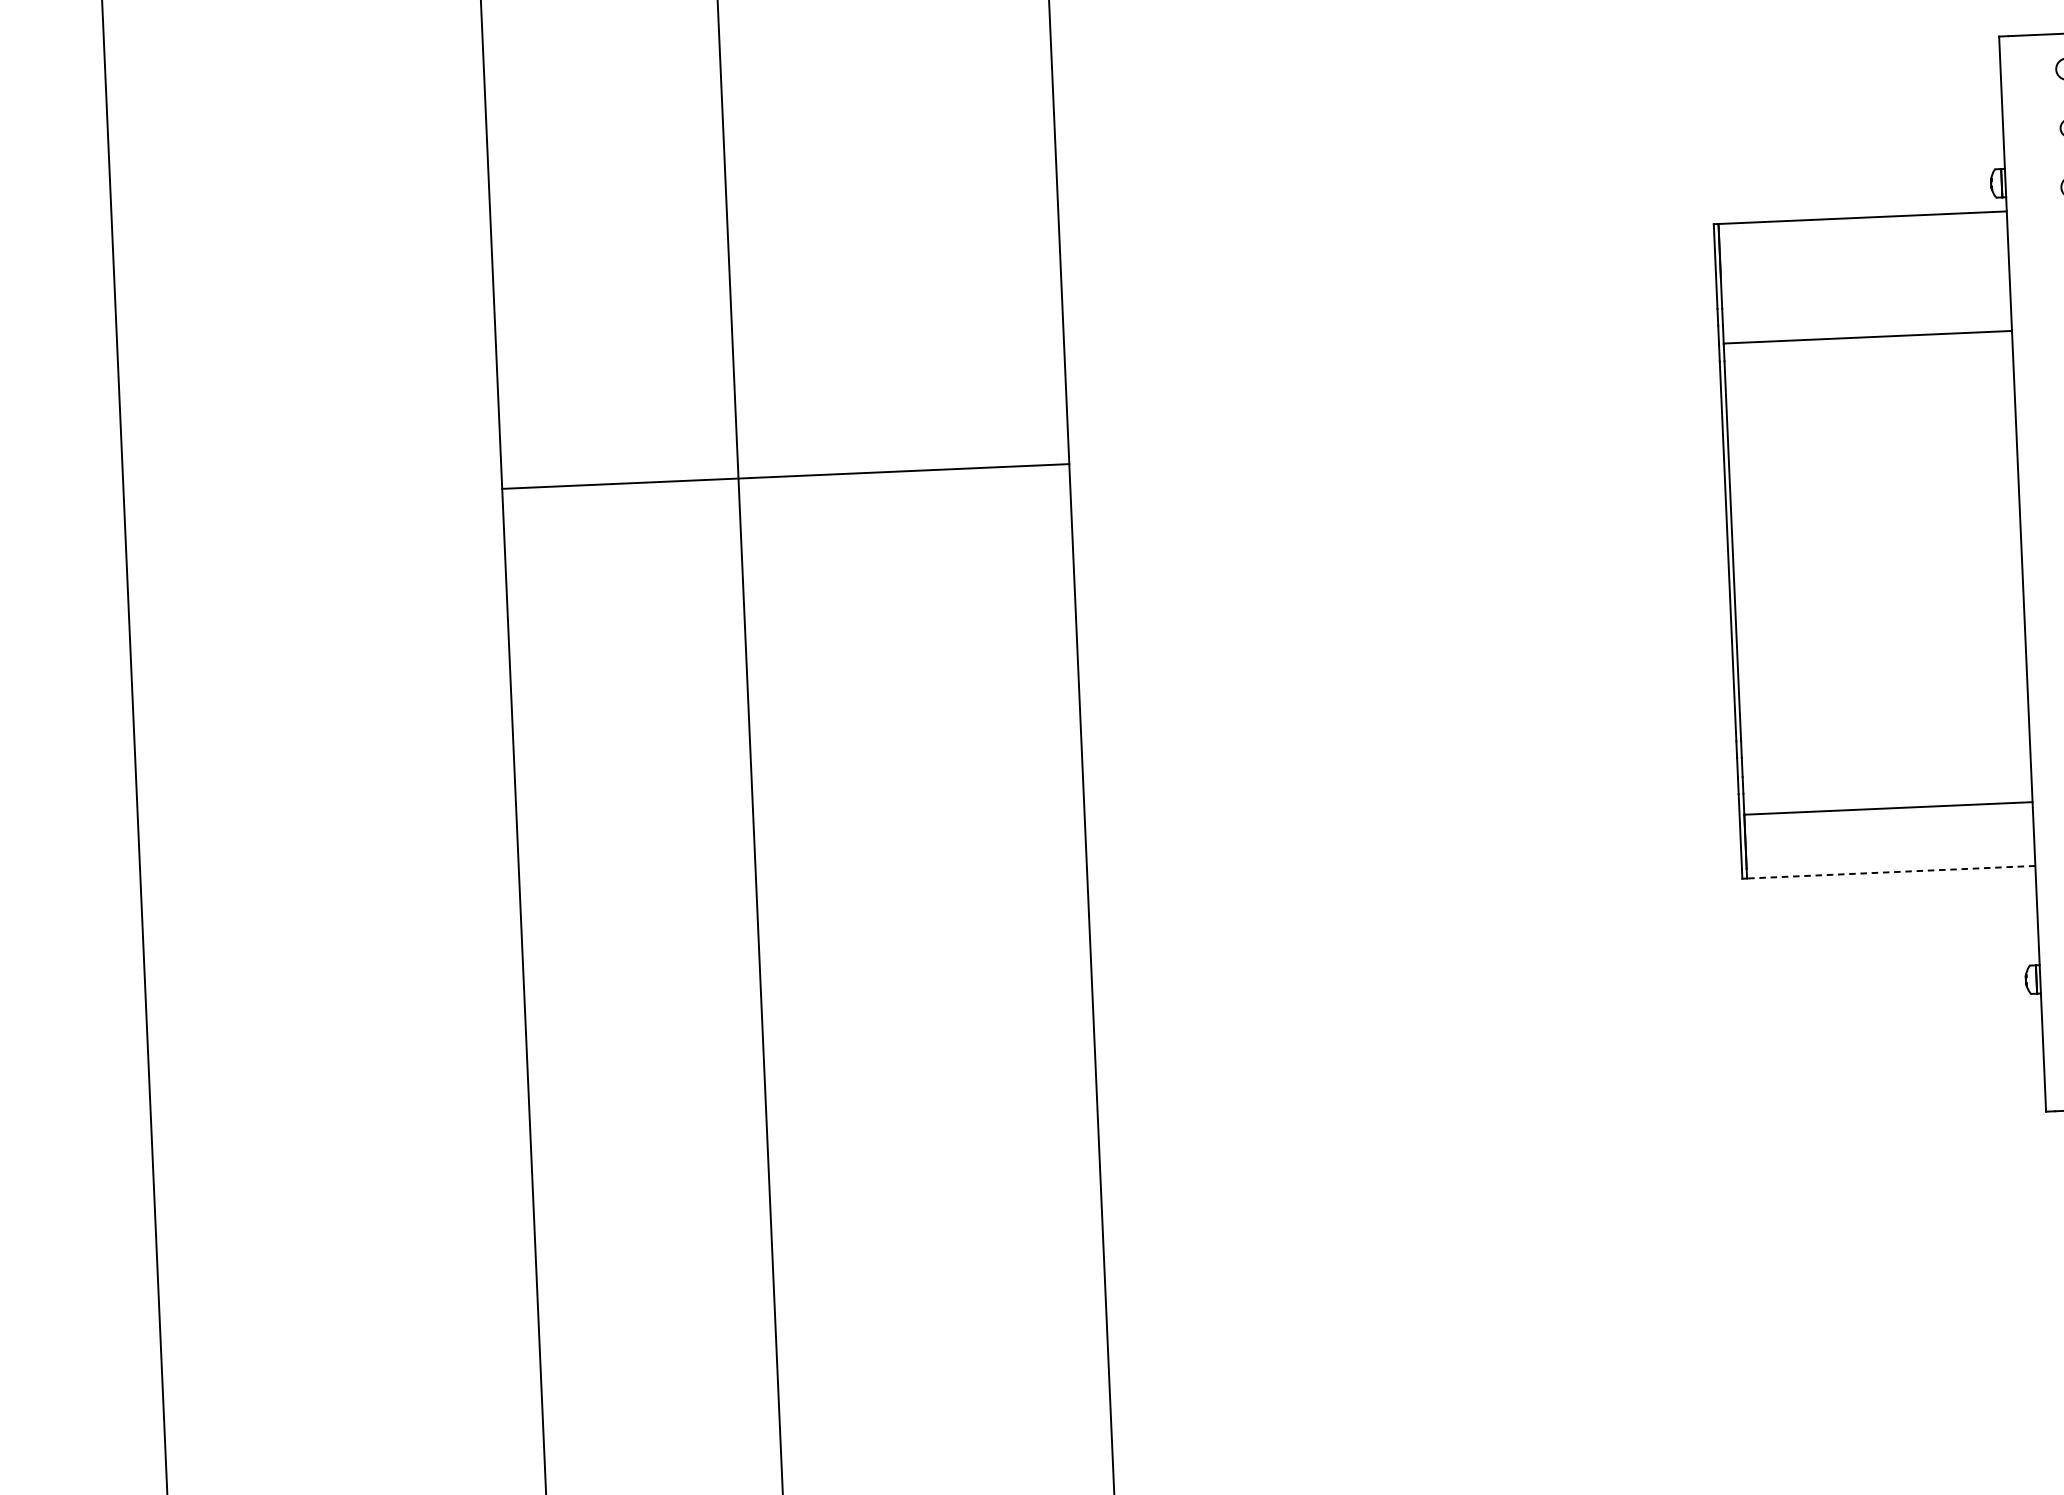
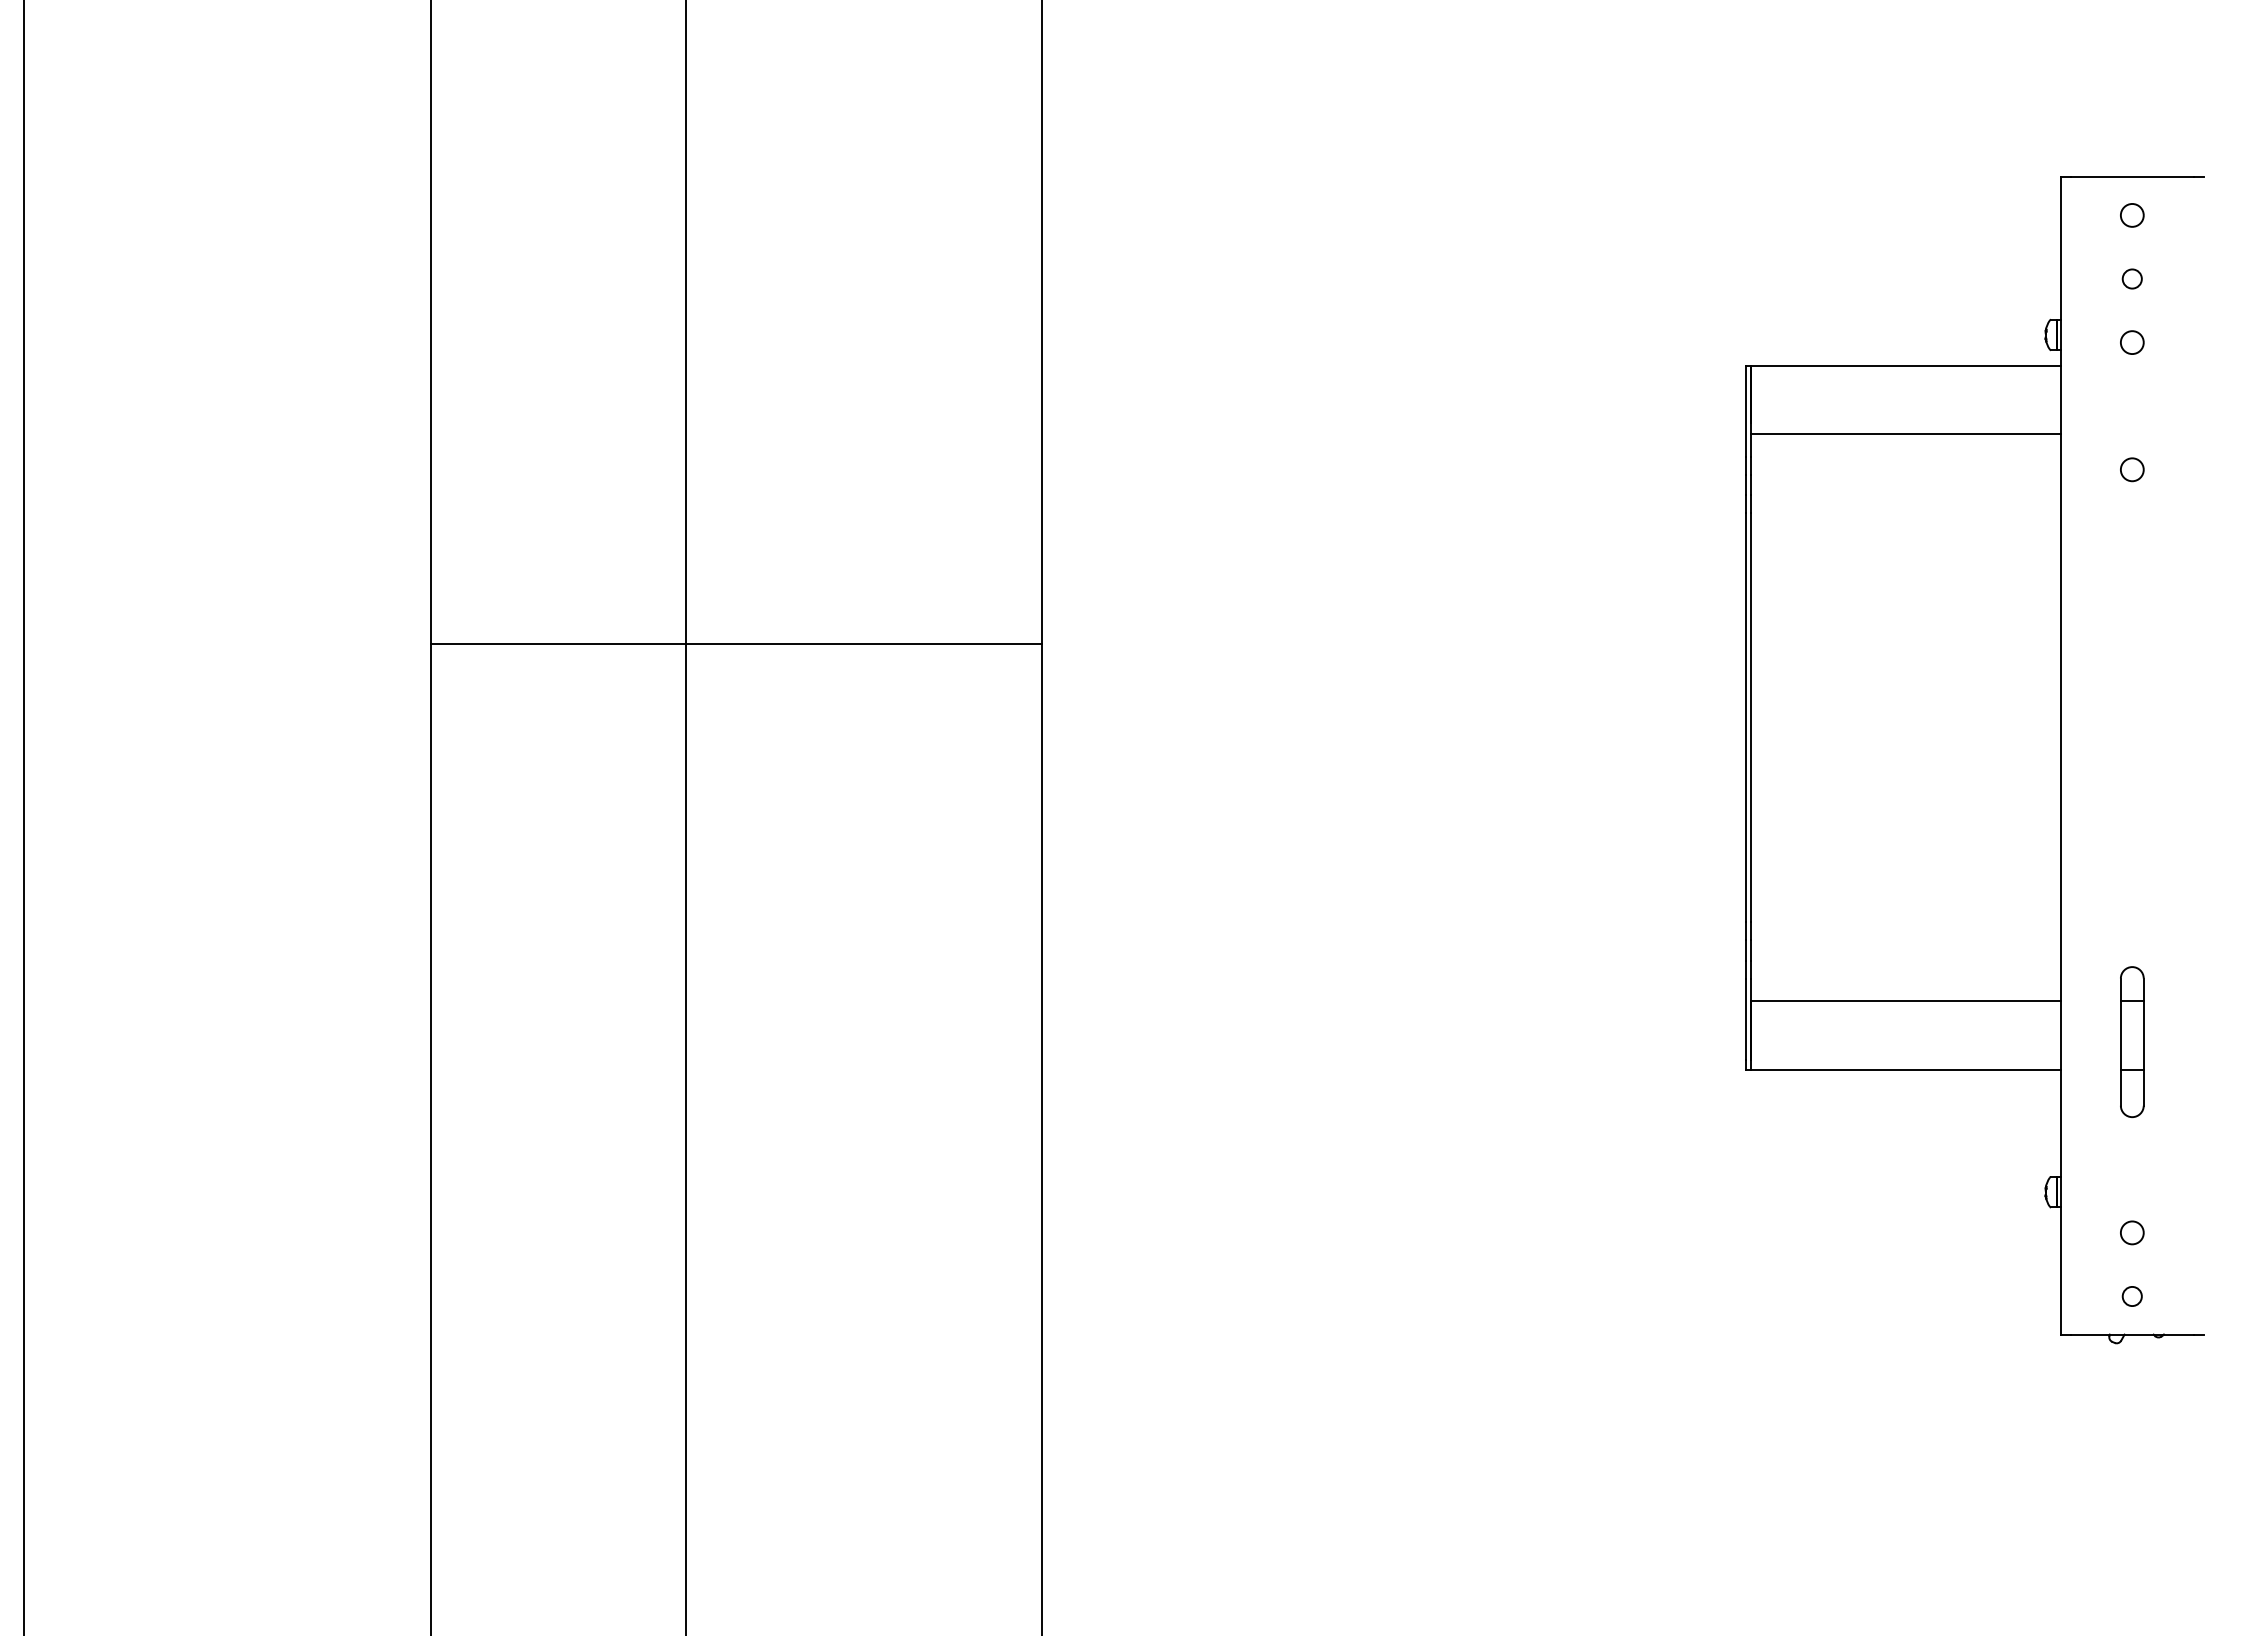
line: (1867, 337) -> (1905, 434), moved
line: (785, 476) -> (736, 644), moved
line: (1890, 872) -> (1905, 1070), dashed -> solid

